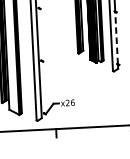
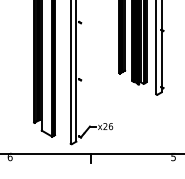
line: (116, 37) -> (161, 58), dashed -> solid

